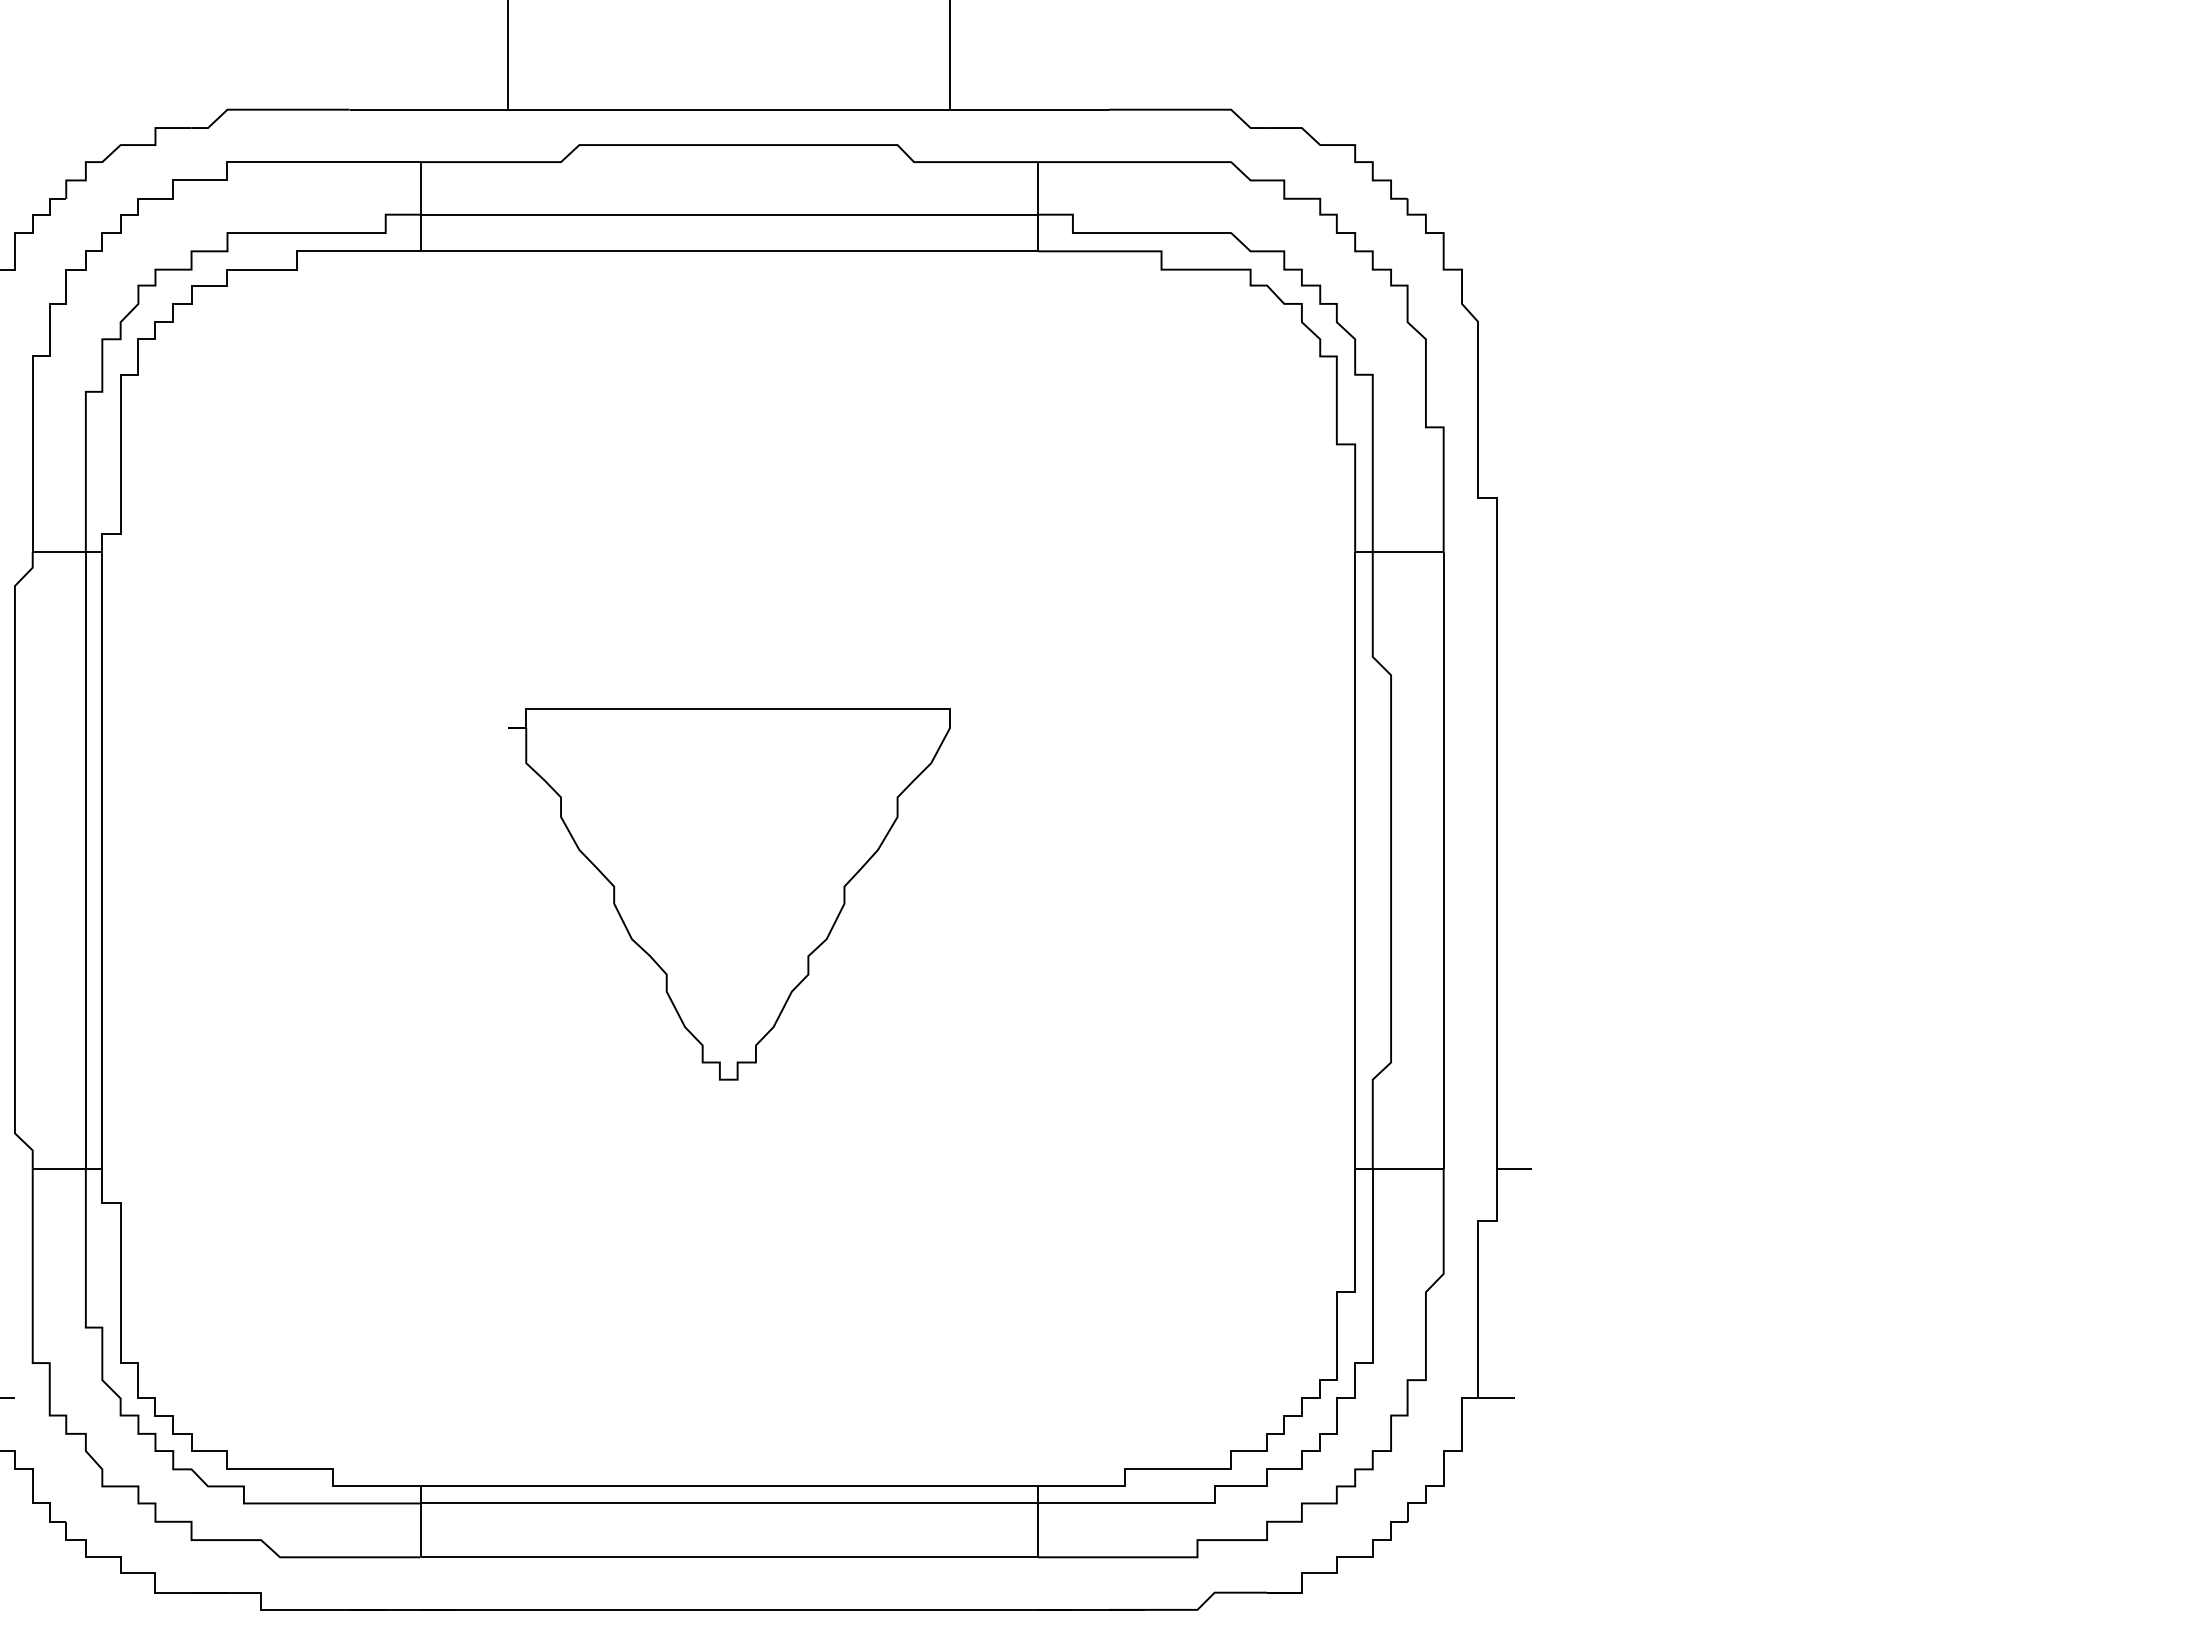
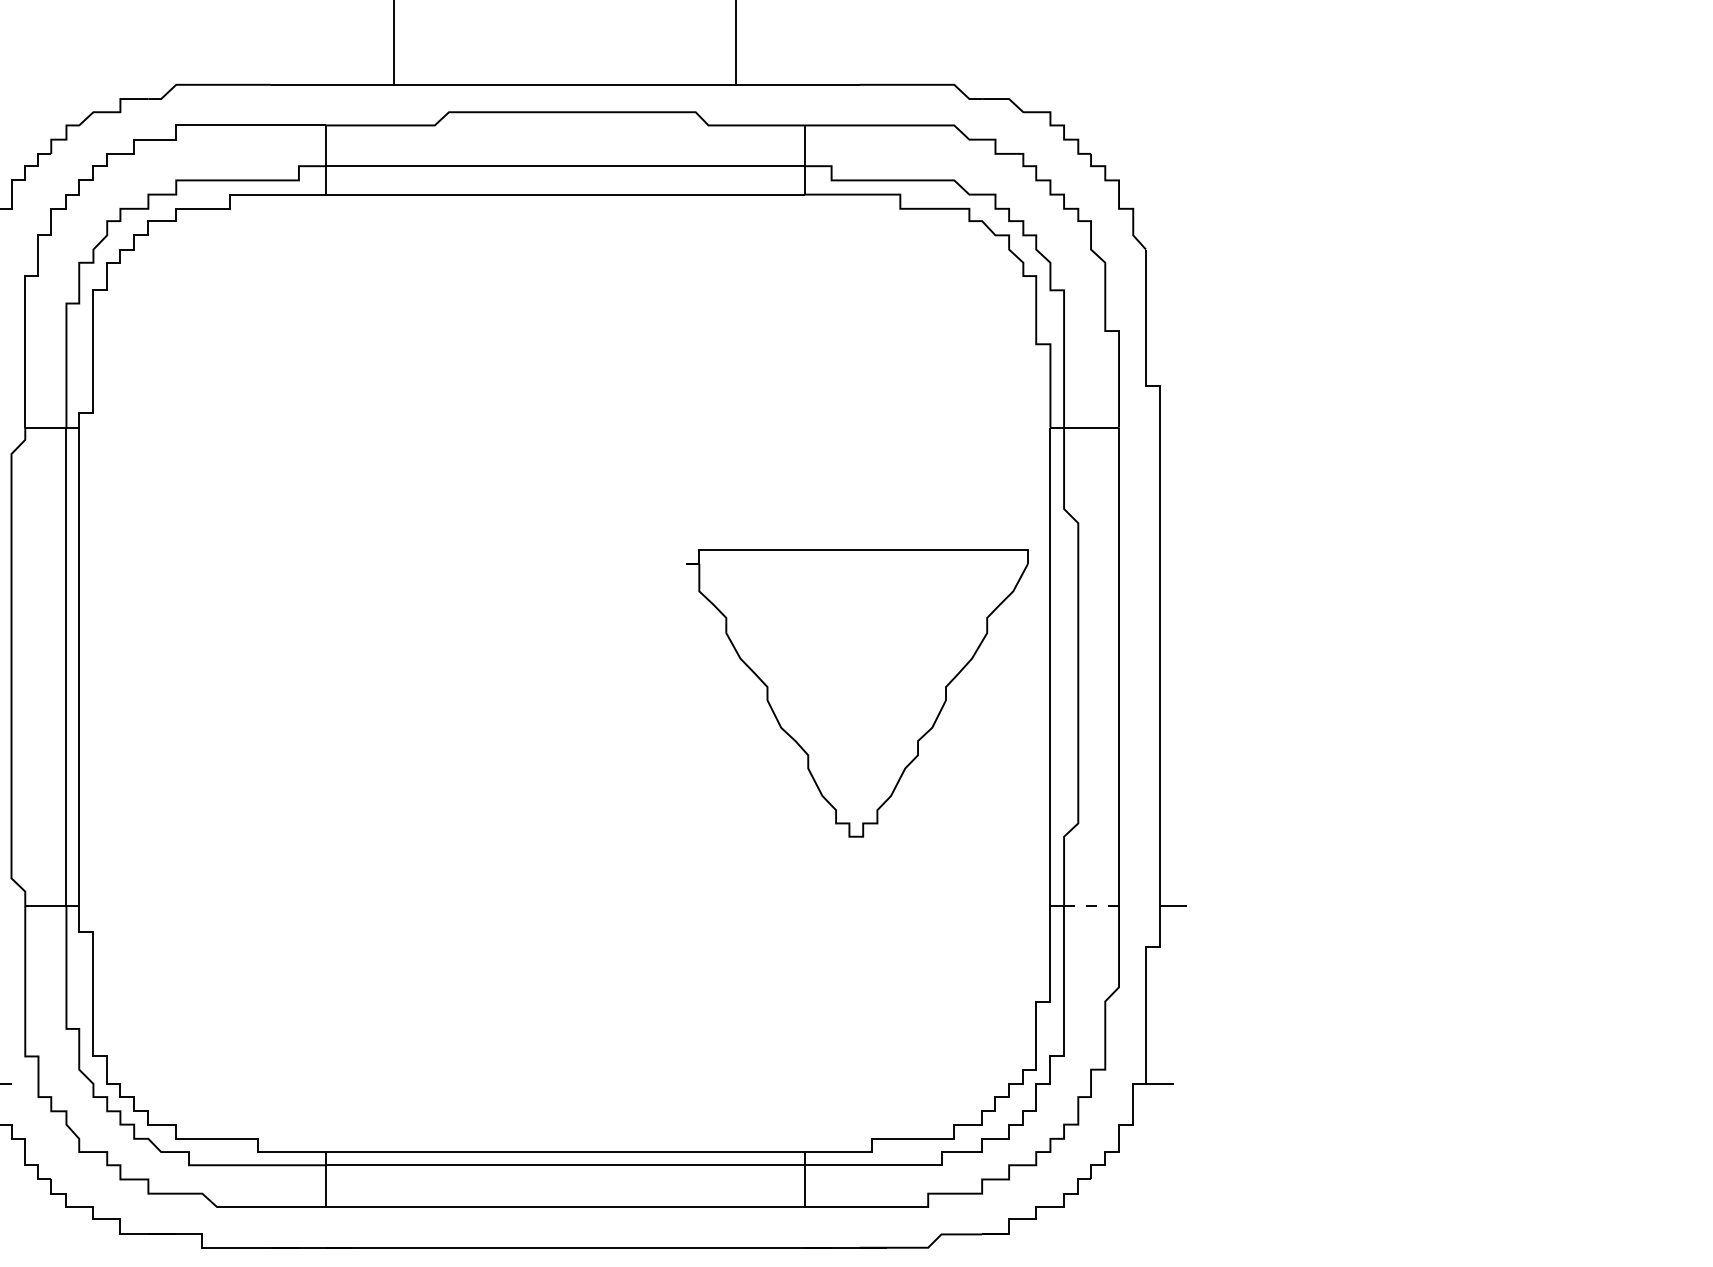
part: (729, 894) -> (856, 693), moved
line: (1408, 1168) -> (1091, 905), solid -> dashed

